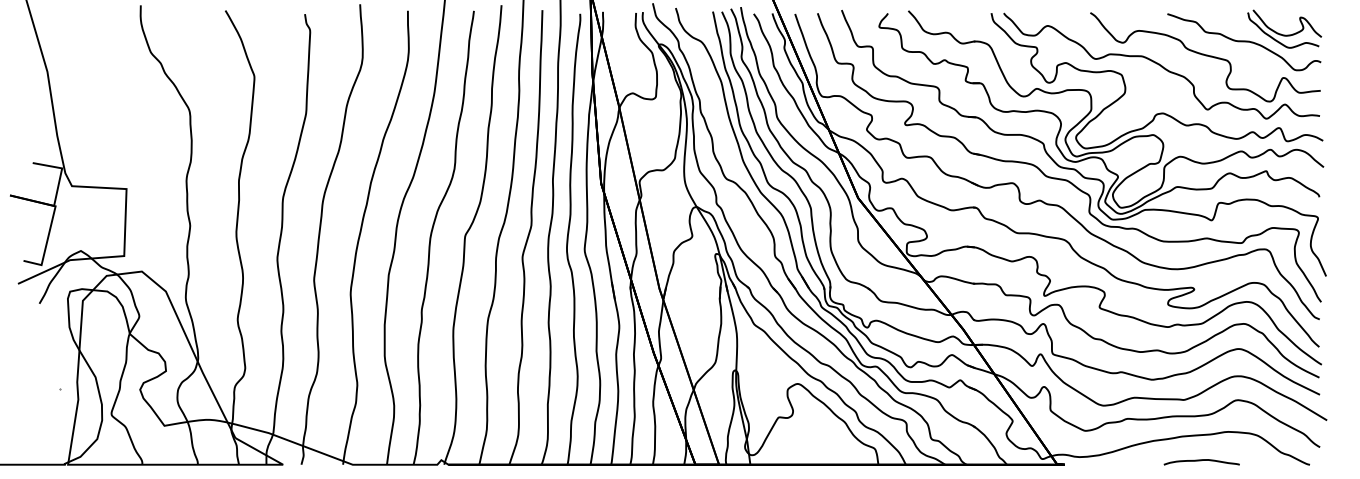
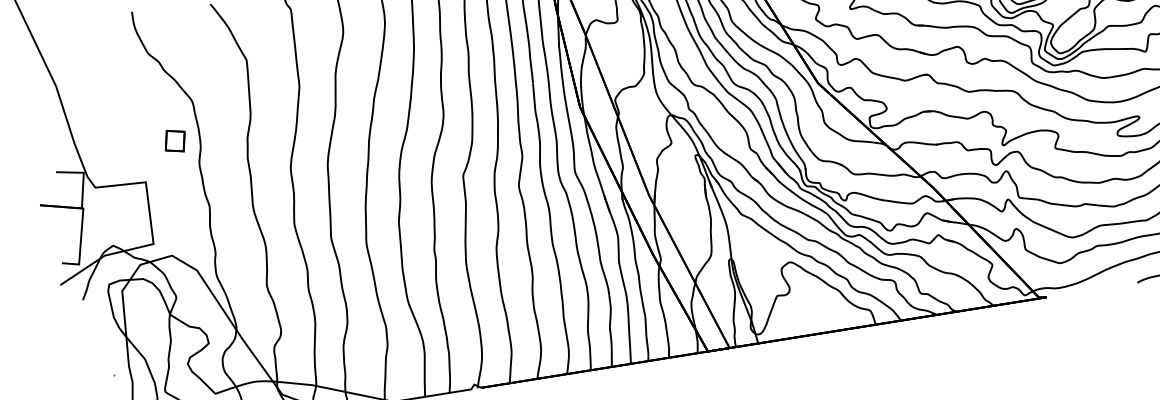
part: (164, 150) -> (175, 141), added

